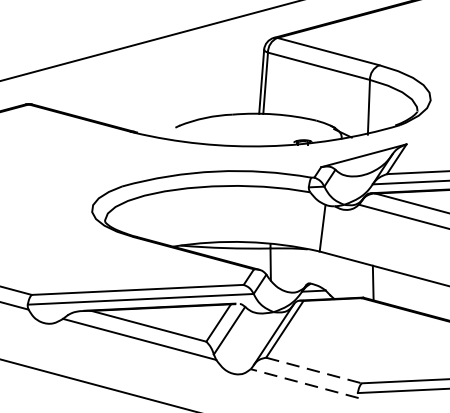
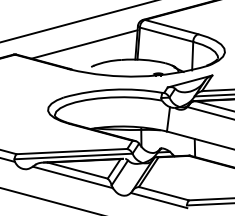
line: (161, 84) -> (84, 44), added
line: (313, 370) -> (163, 193), dashed -> solid
line: (303, 383) -> (158, 200), dashed -> solid

